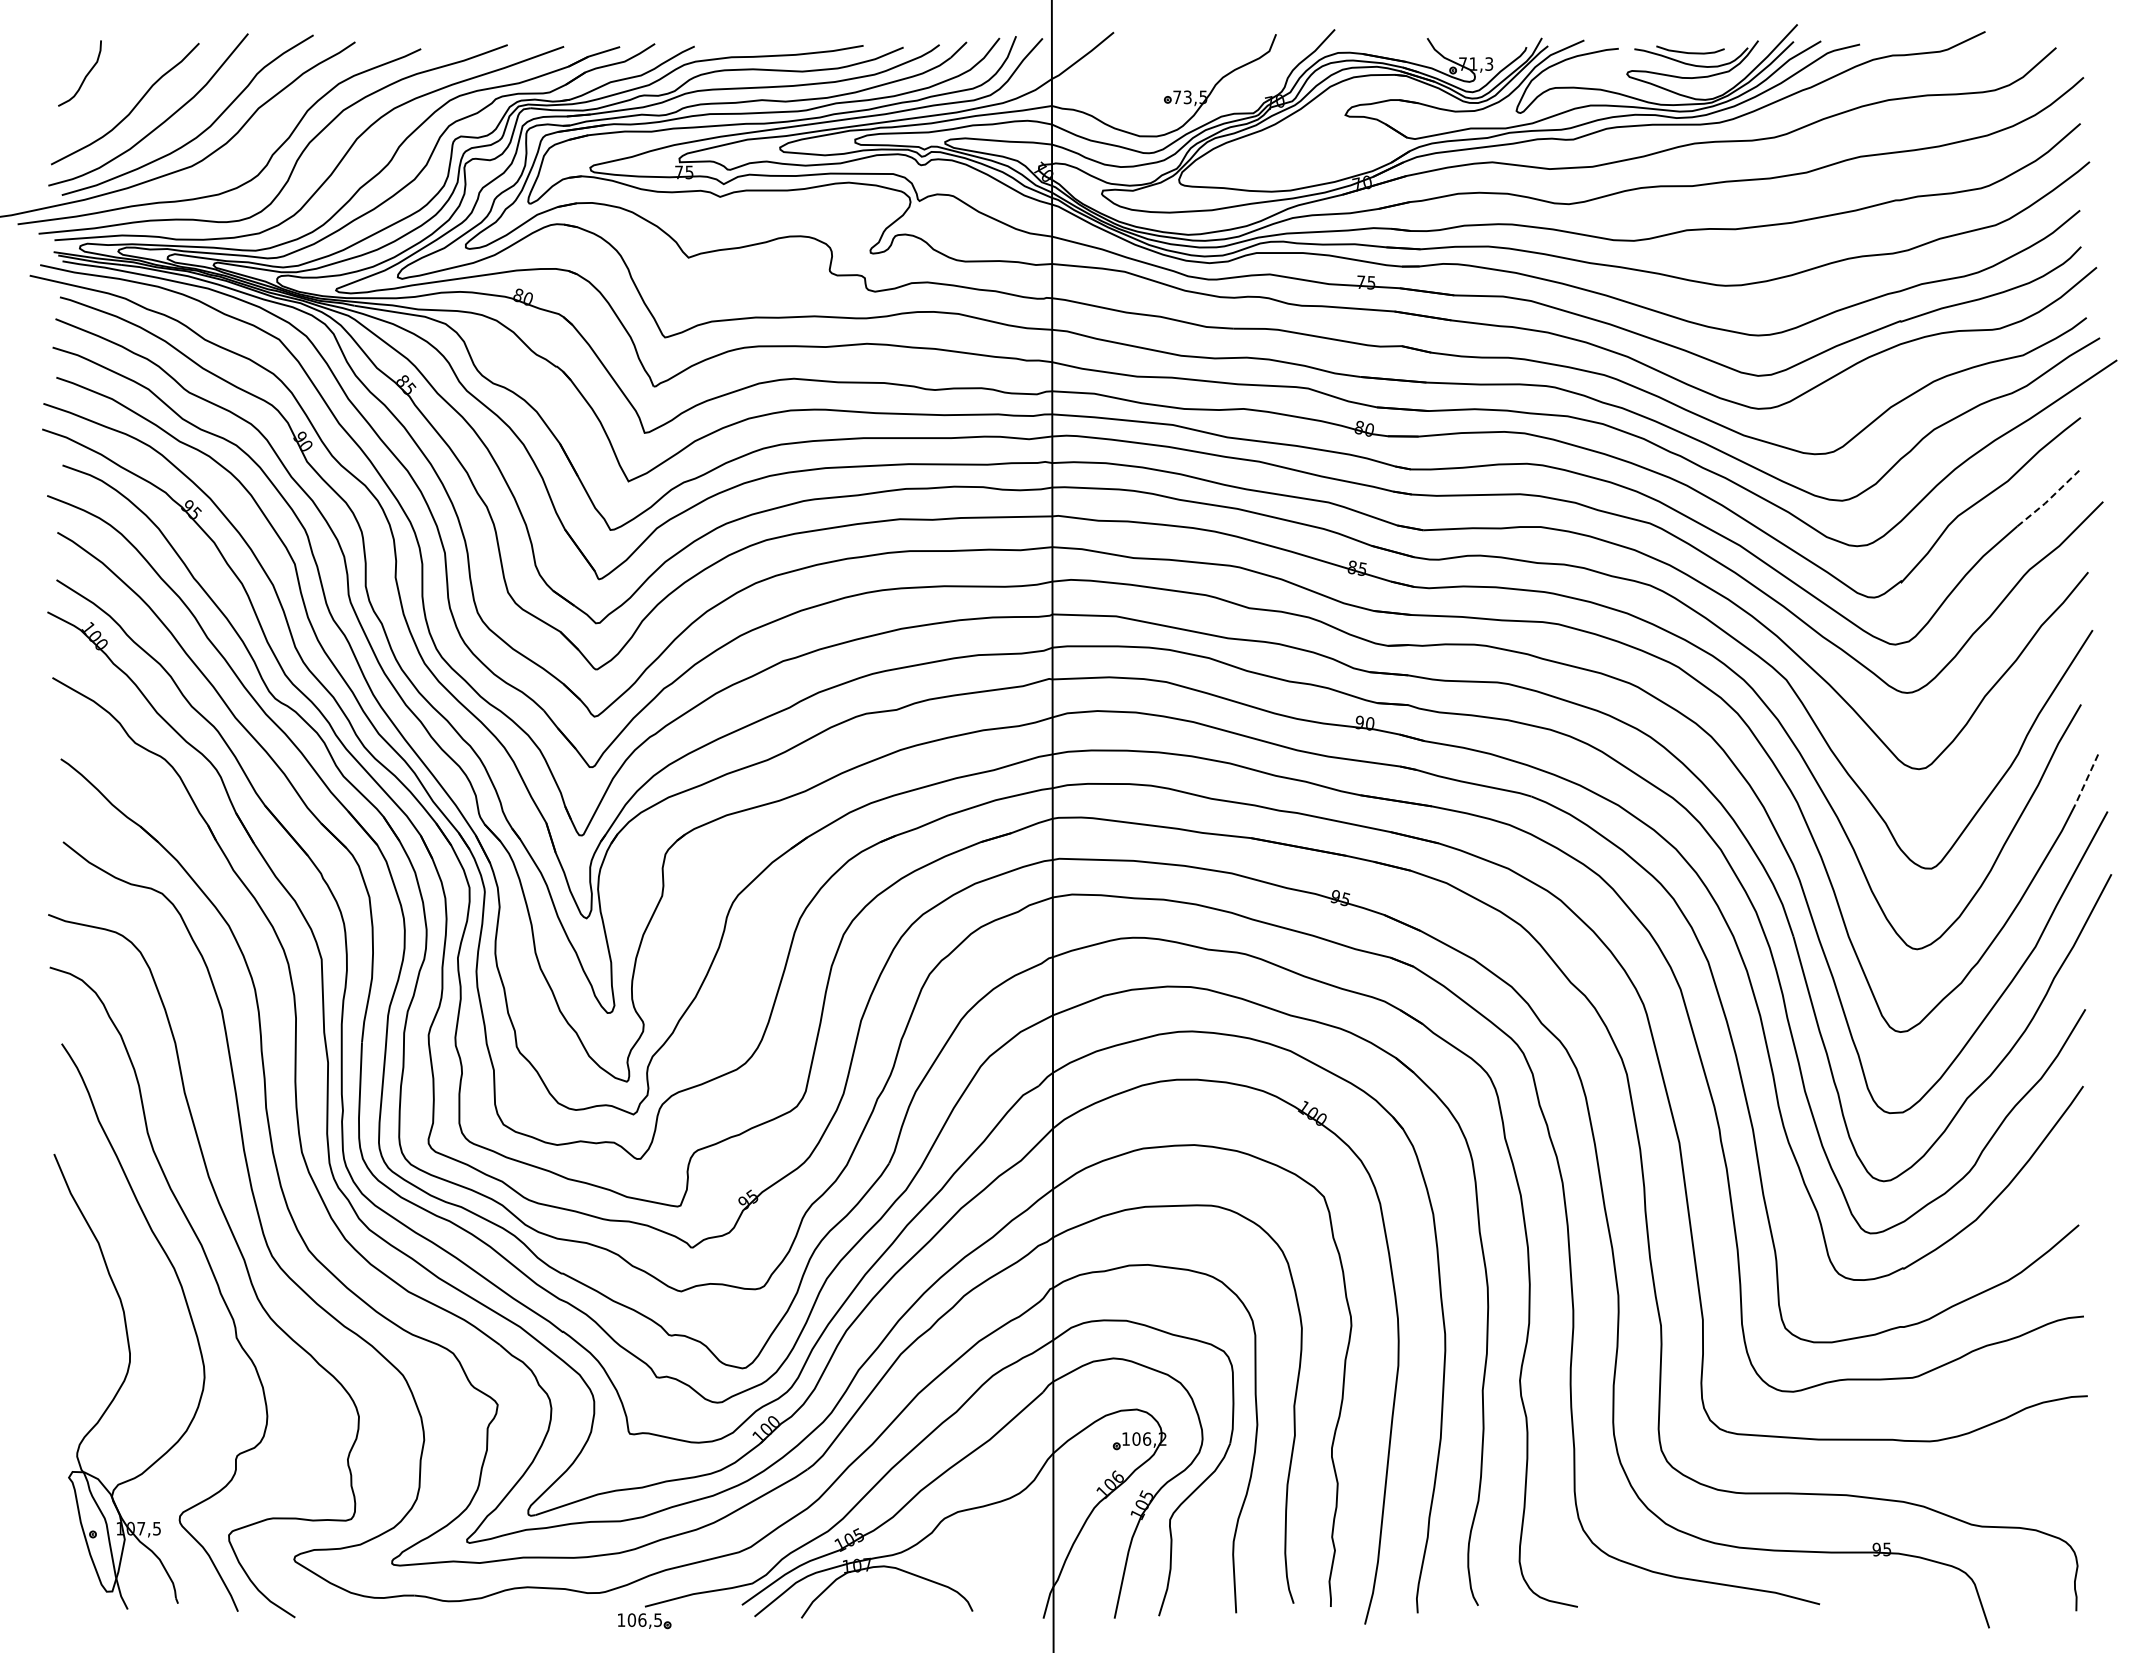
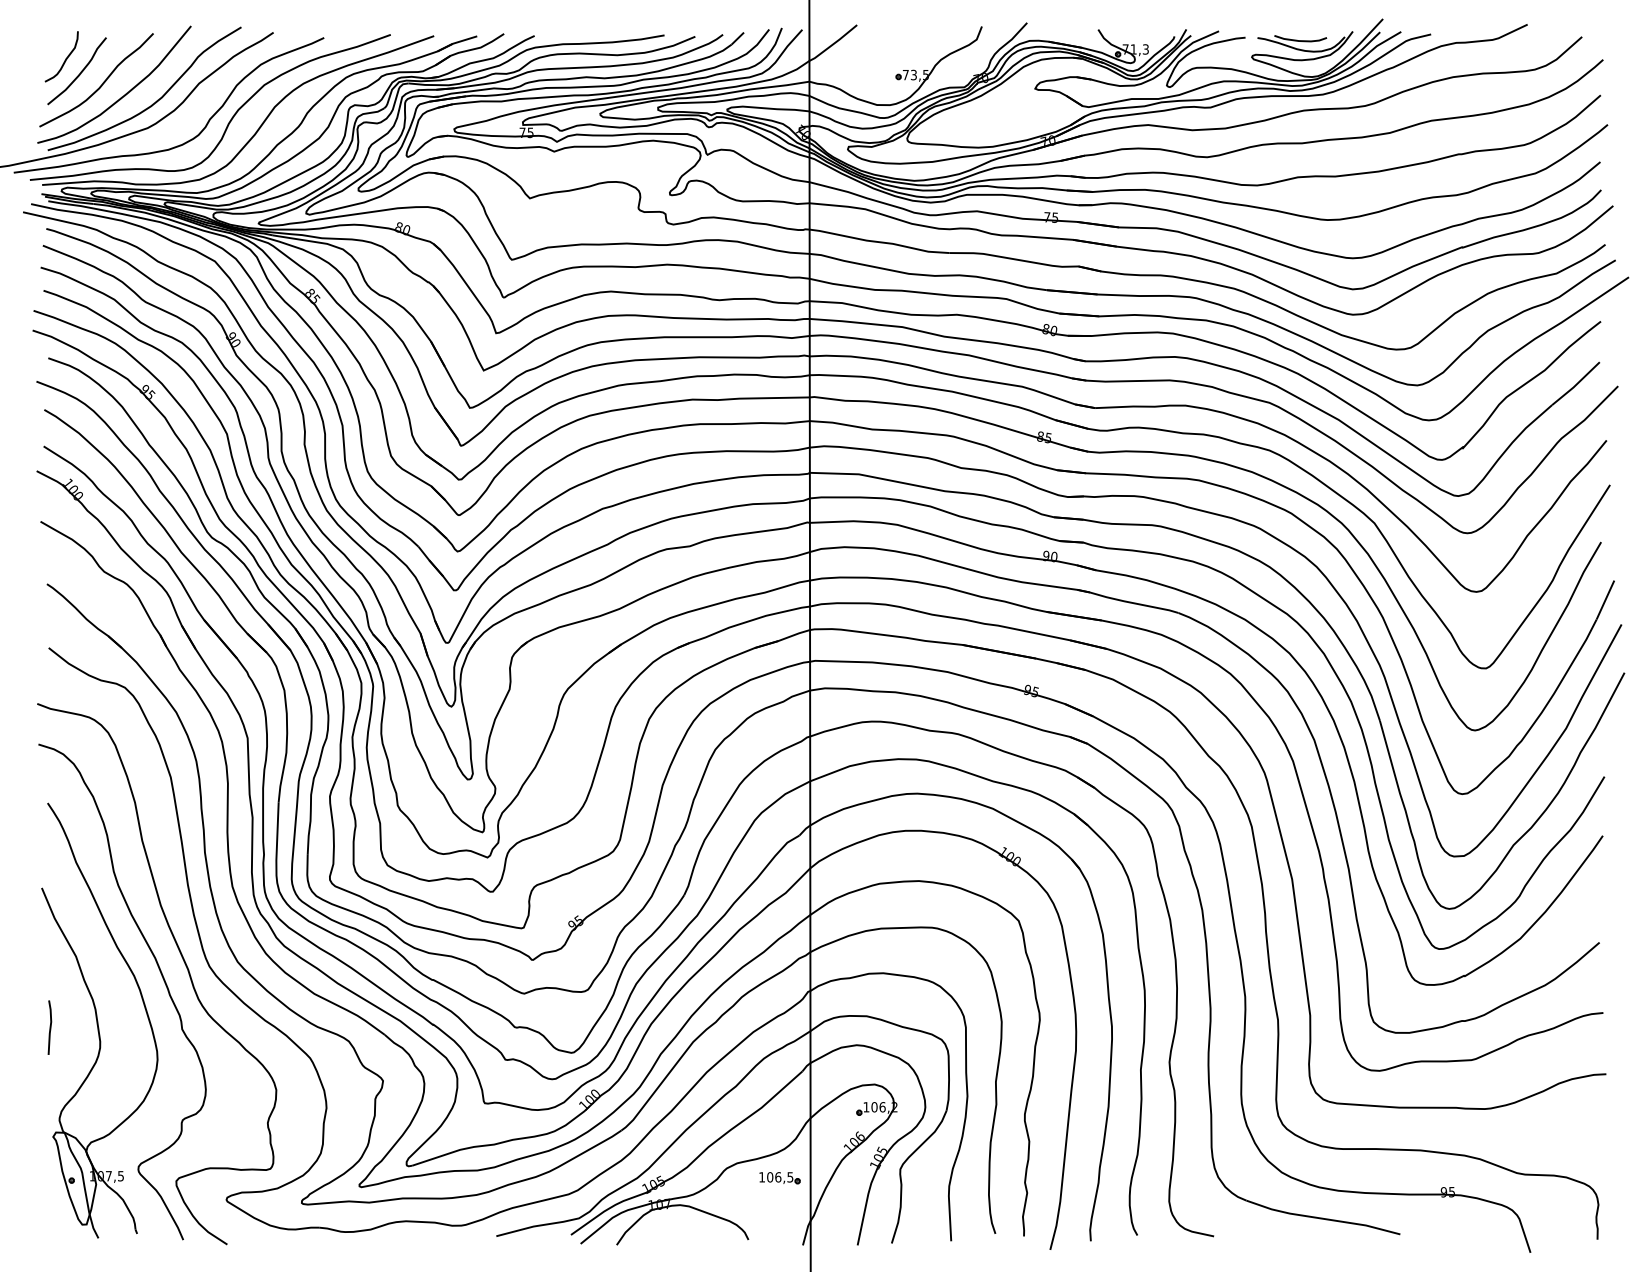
curve: (103, 94) -> (79, 72), added
line: (2048, 500) -> (1576, 385), dashed -> solid
line: (2086, 779) -> (1605, 599), dashed -> solid
line: (64, 1335) -> (49, 1027), added
part: (644, 1621) -> (779, 1178), moved

